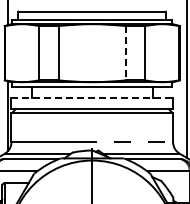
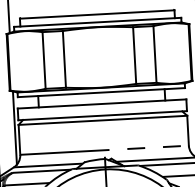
line: (125, 53) -> (134, 55), dashed -> solid
line: (92, 97) -> (102, 103), dashed -> solid

